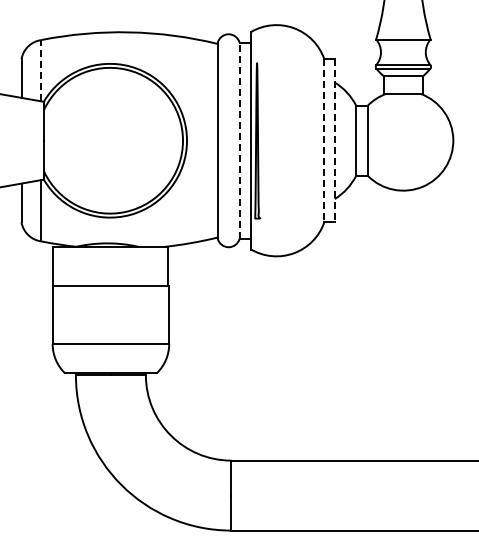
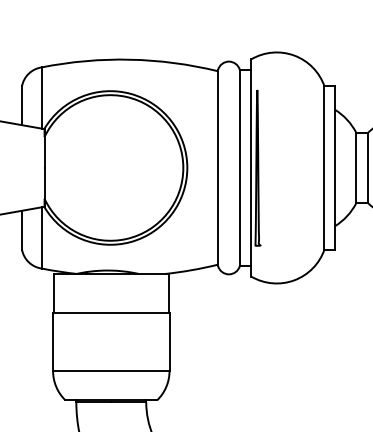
line: (41, 70) -> (41, 97), dashed -> solid
line: (239, 140) -> (239, 167), dashed -> solid
line: (324, 140) -> (324, 167), dashed -> solid
line: (334, 140) -> (334, 167), dashed -> solid

